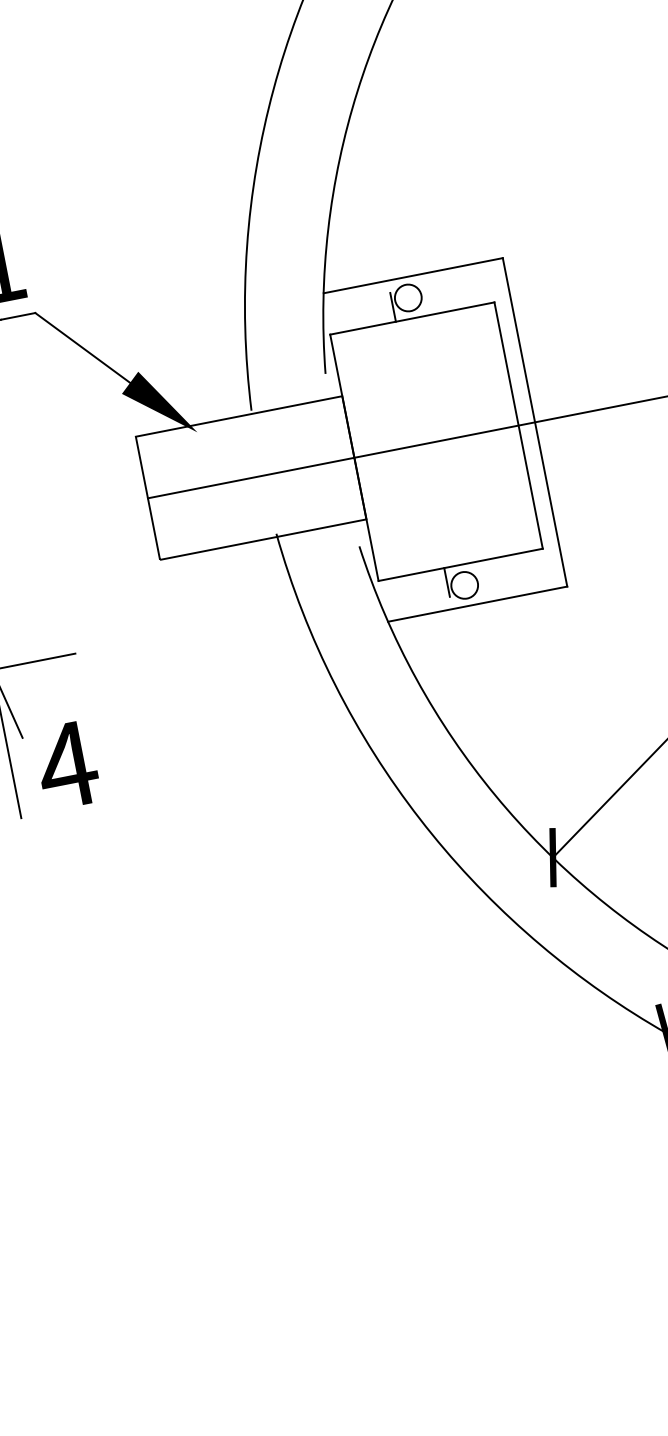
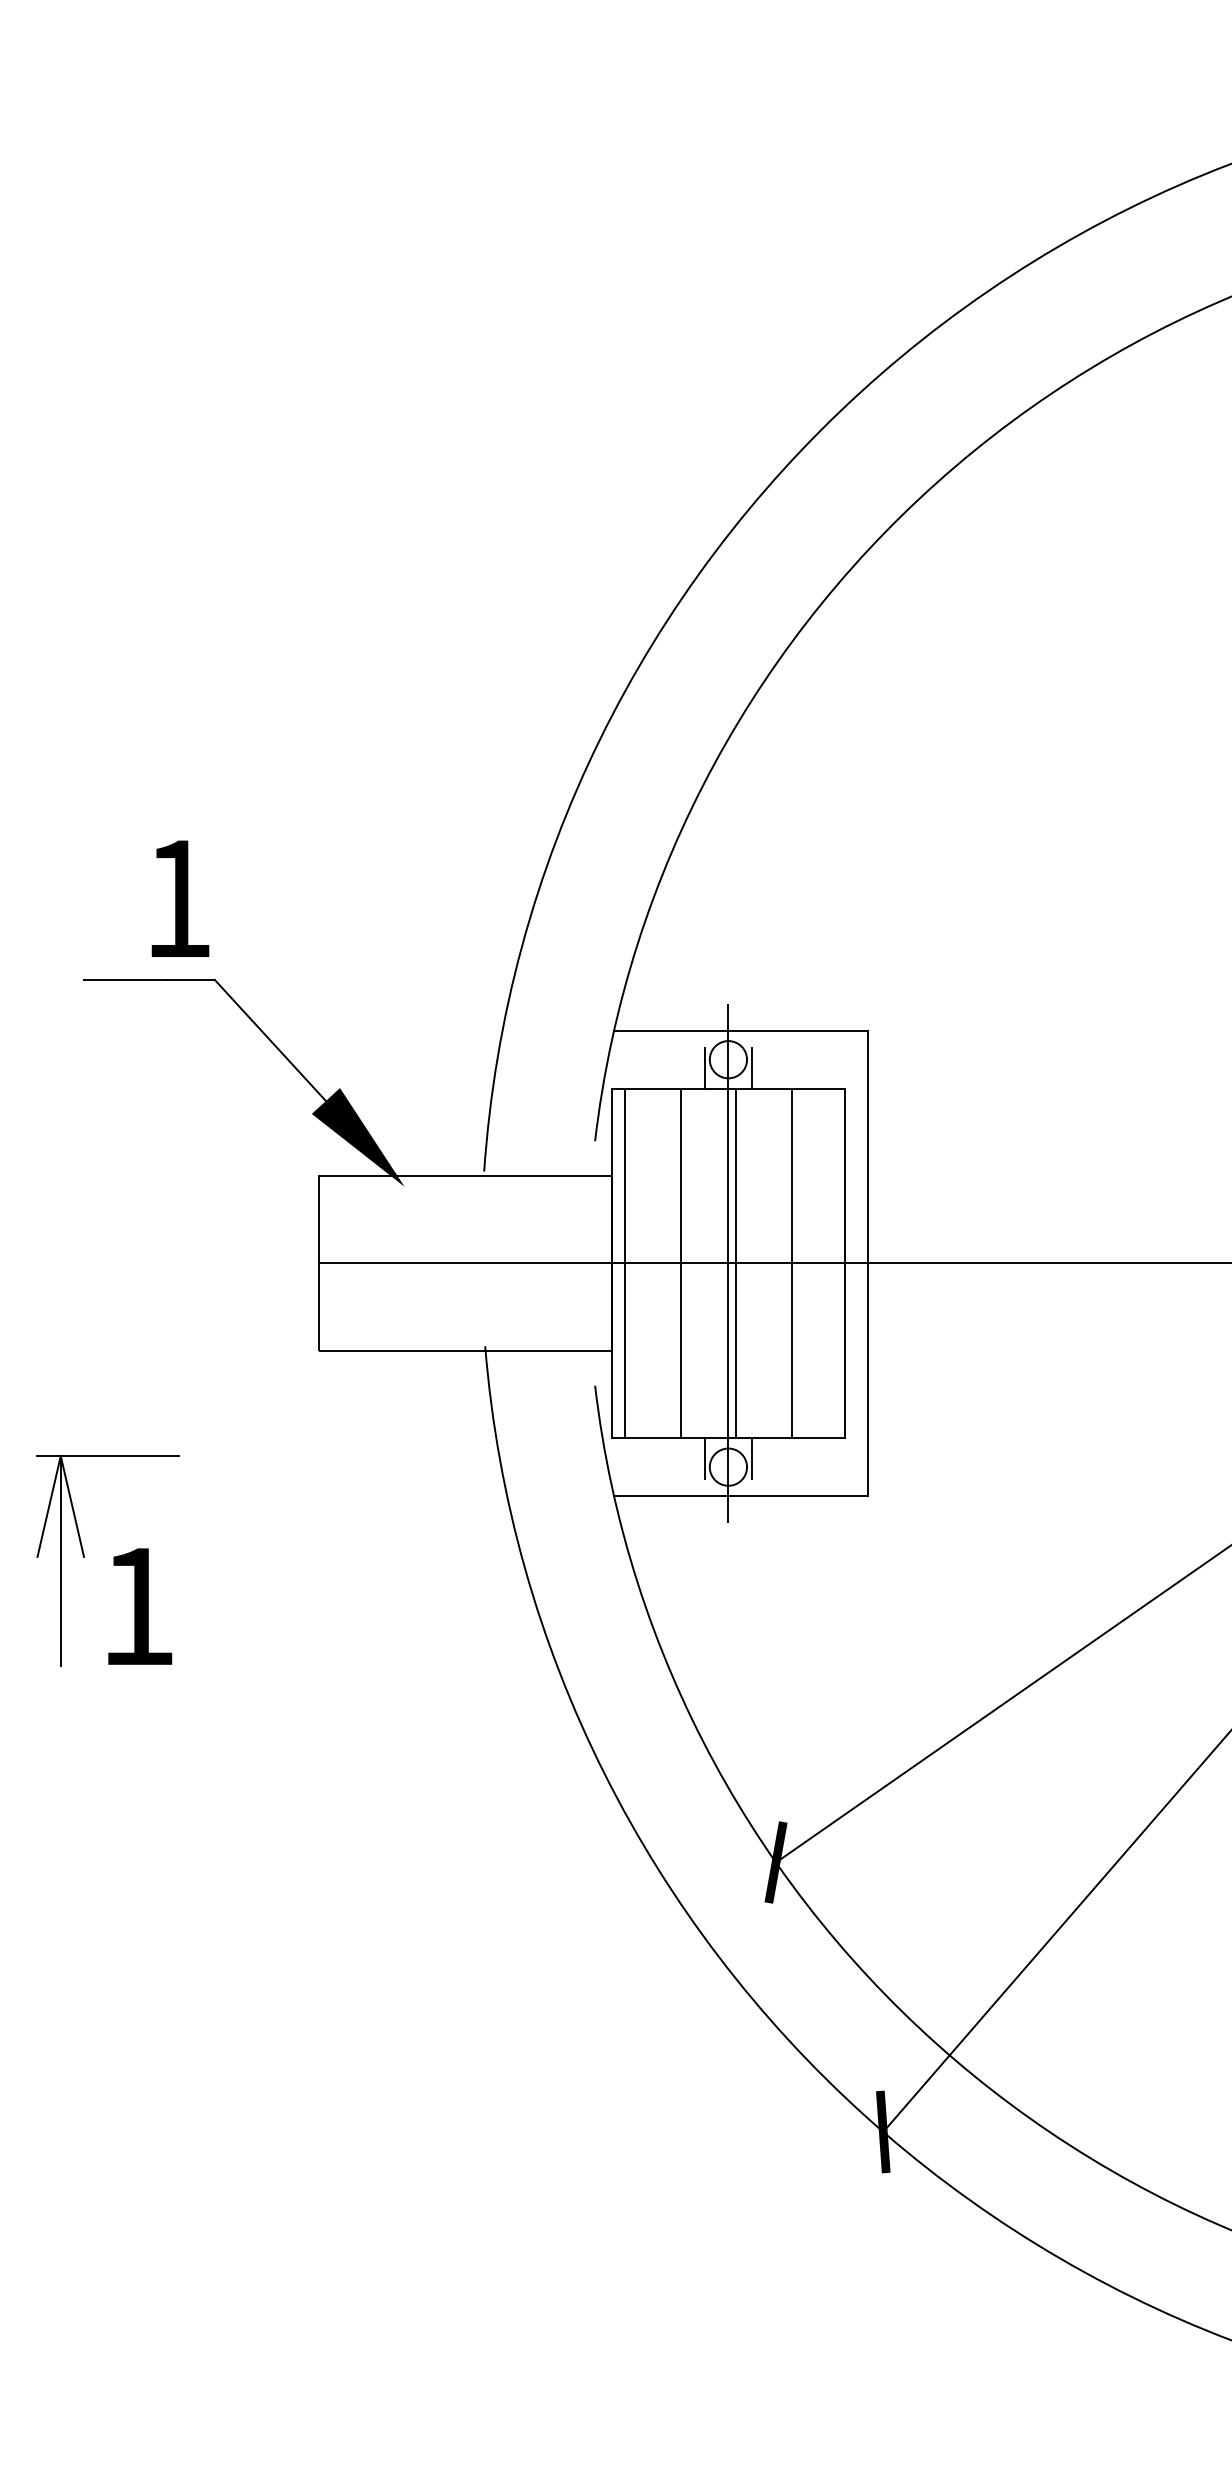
line: (425, 300) -> (751, 1068), added
line: (436, 441) -> (728, 1263), added
hatch: (422, 444) -> (708, 1263), added
line: (479, 576) -> (751, 1458), added
text: (67, 765) -> (137, 1606), 4 -> 1

